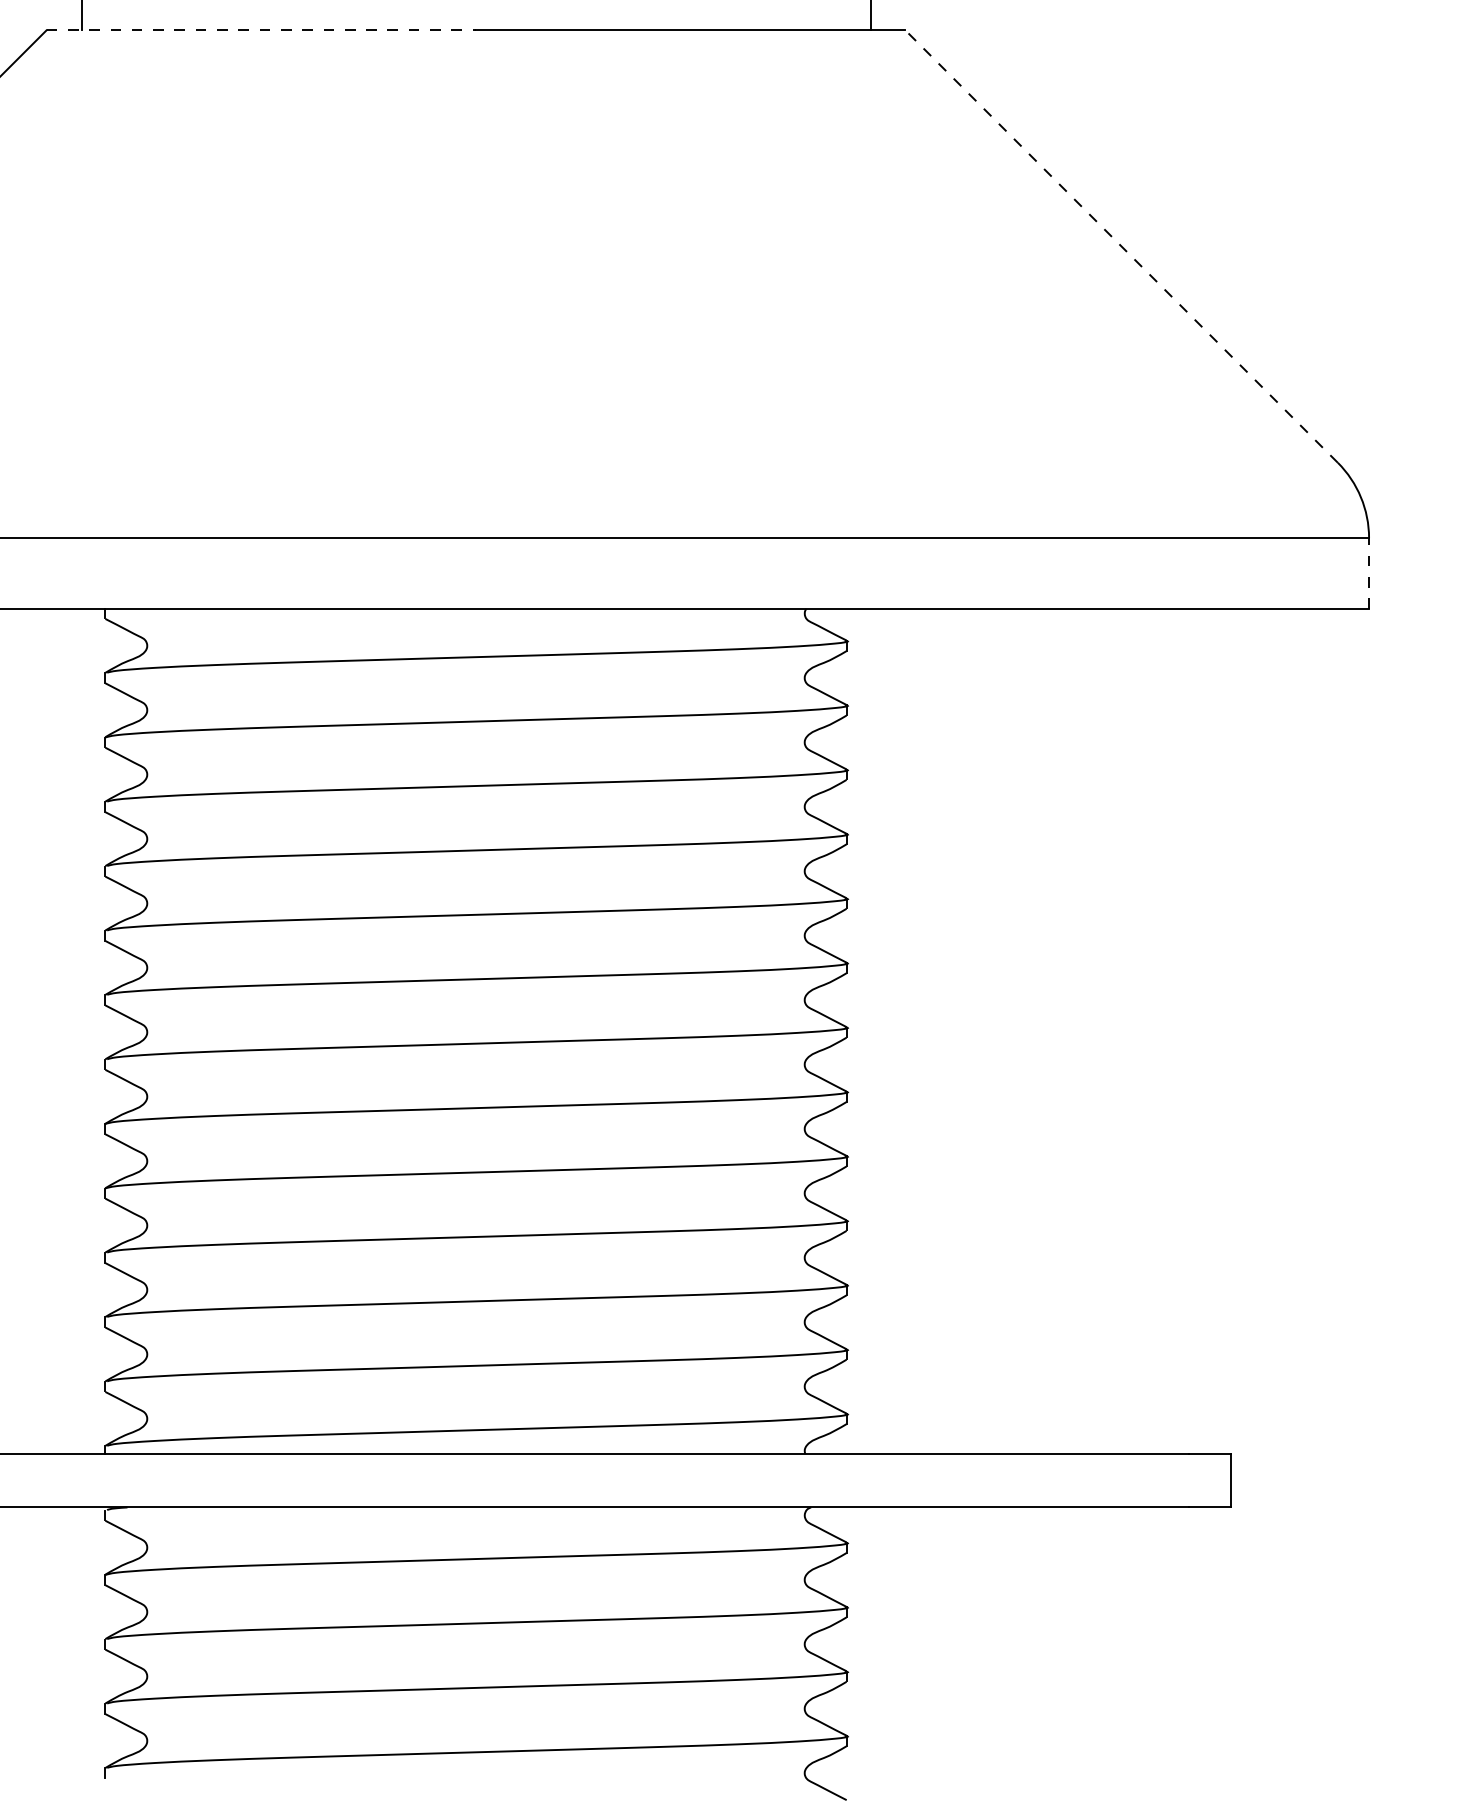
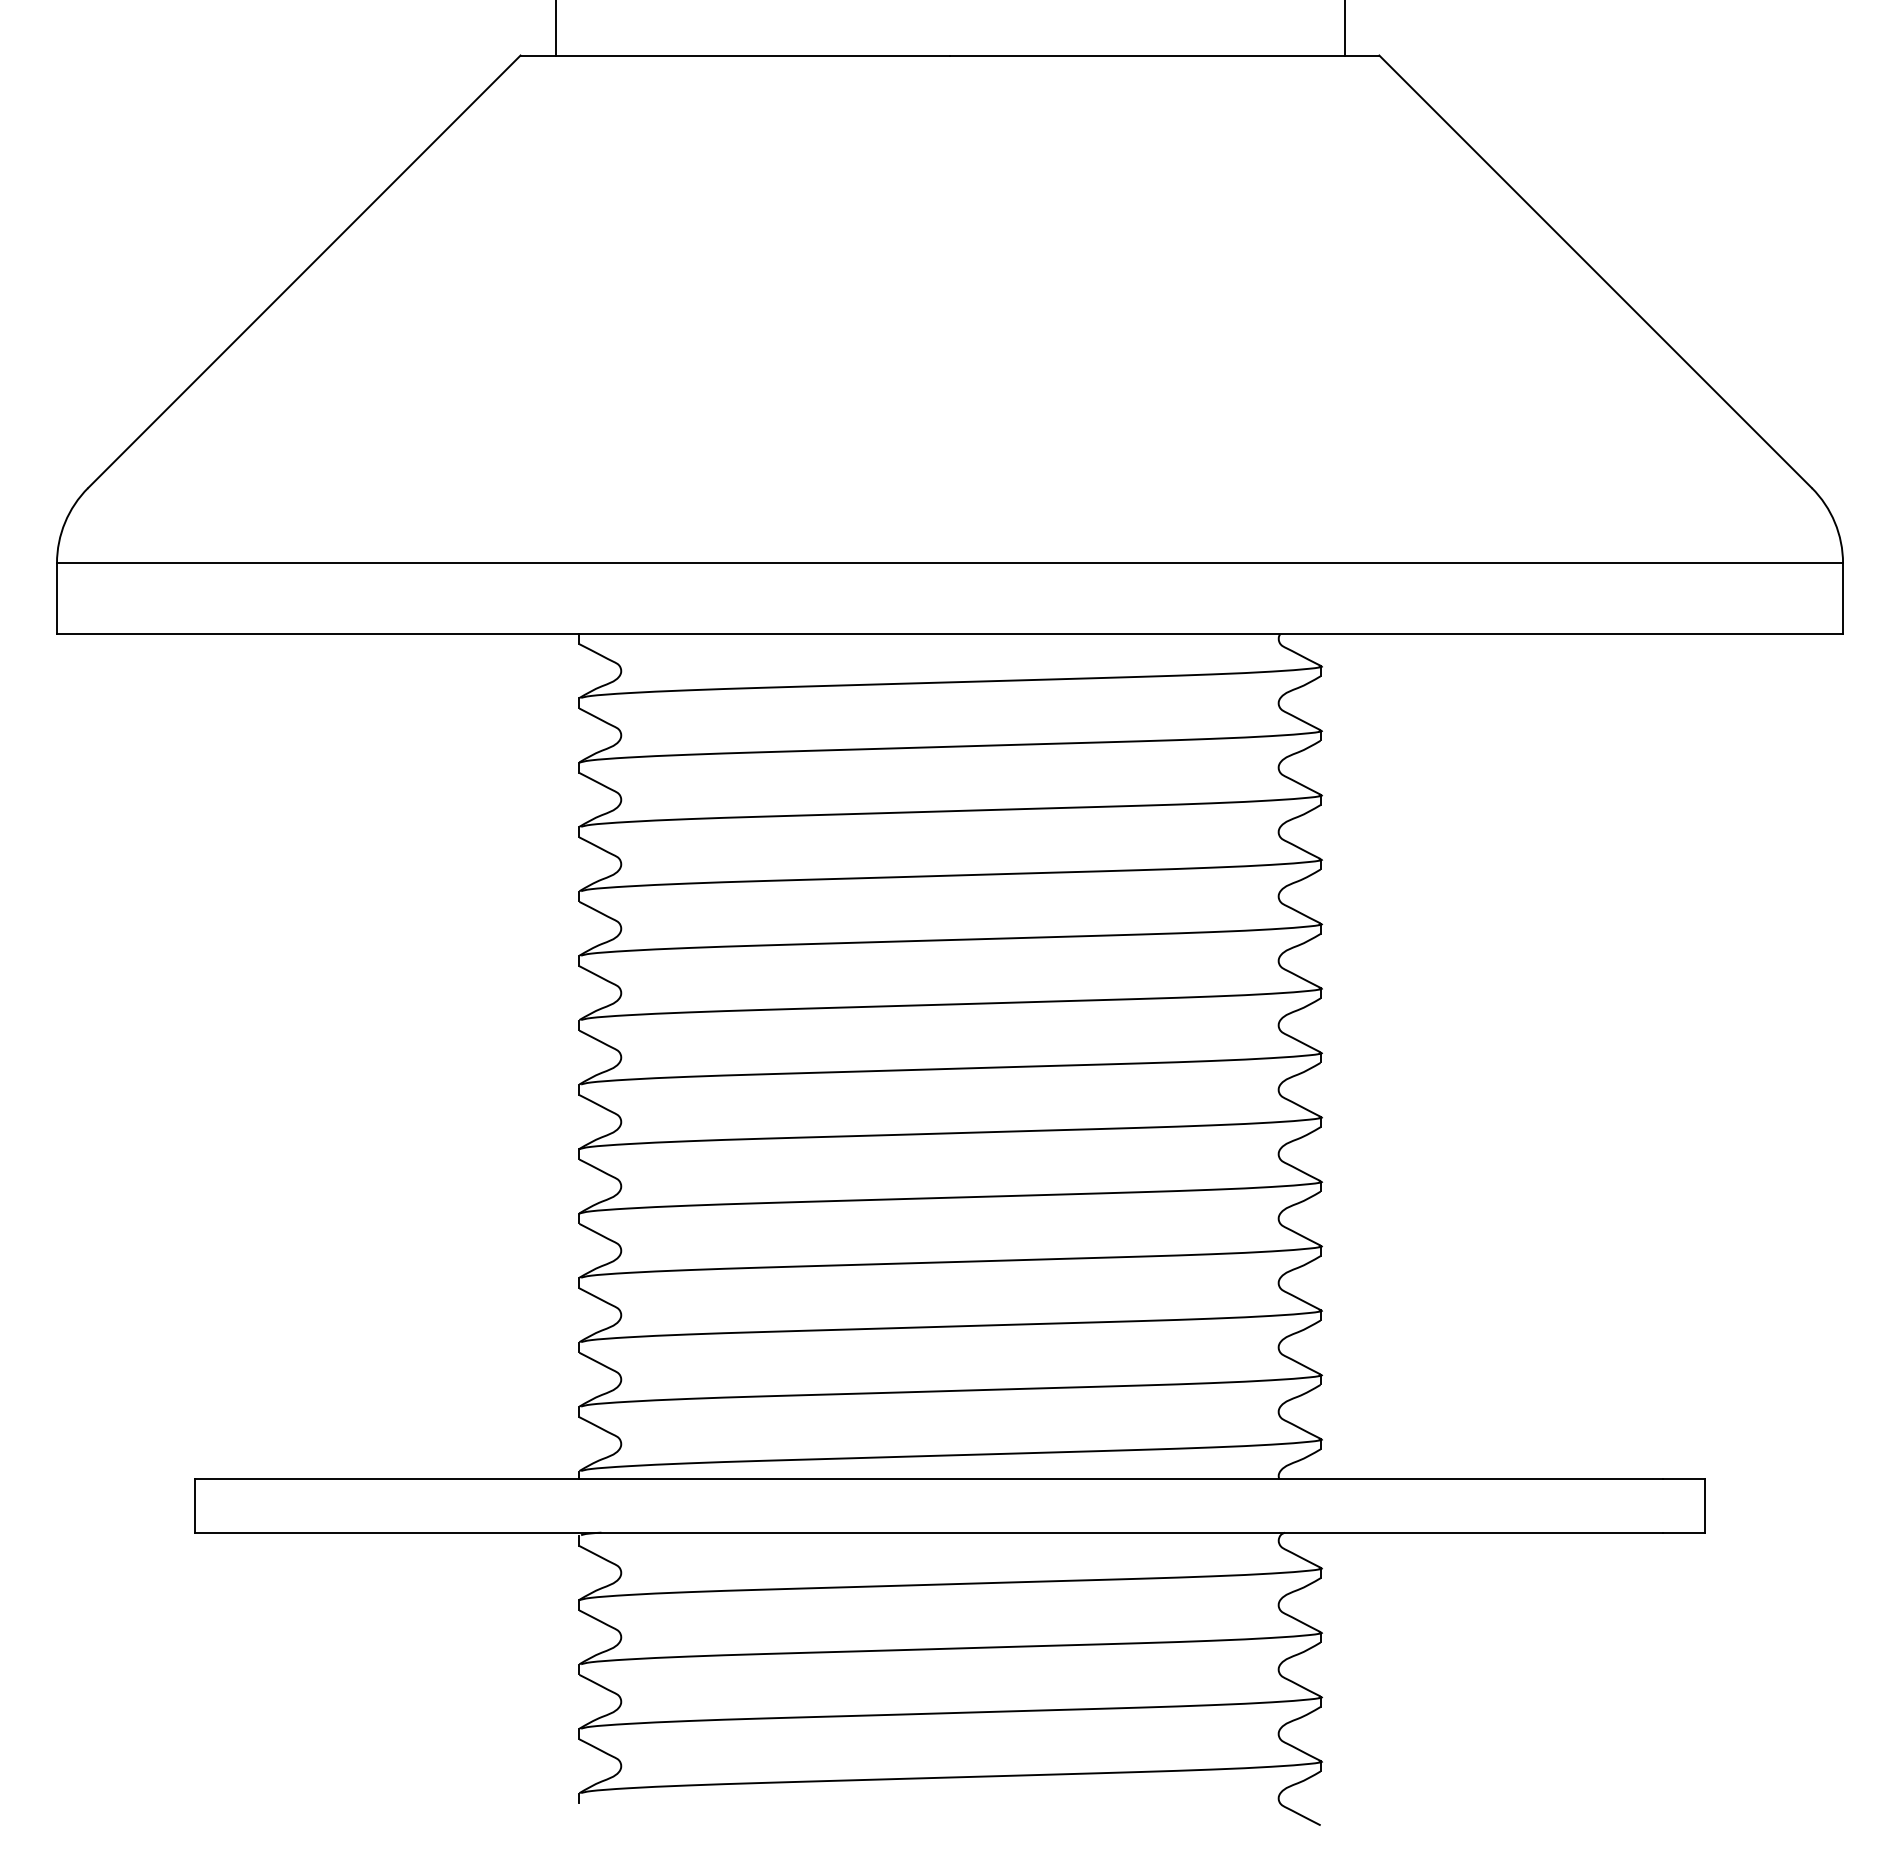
line: (261, 30) -> (735, 55), dashed -> solid
line: (1121, 246) -> (1595, 271), dashed -> solid
line: (1369, 573) -> (1843, 598), dashed -> solid

